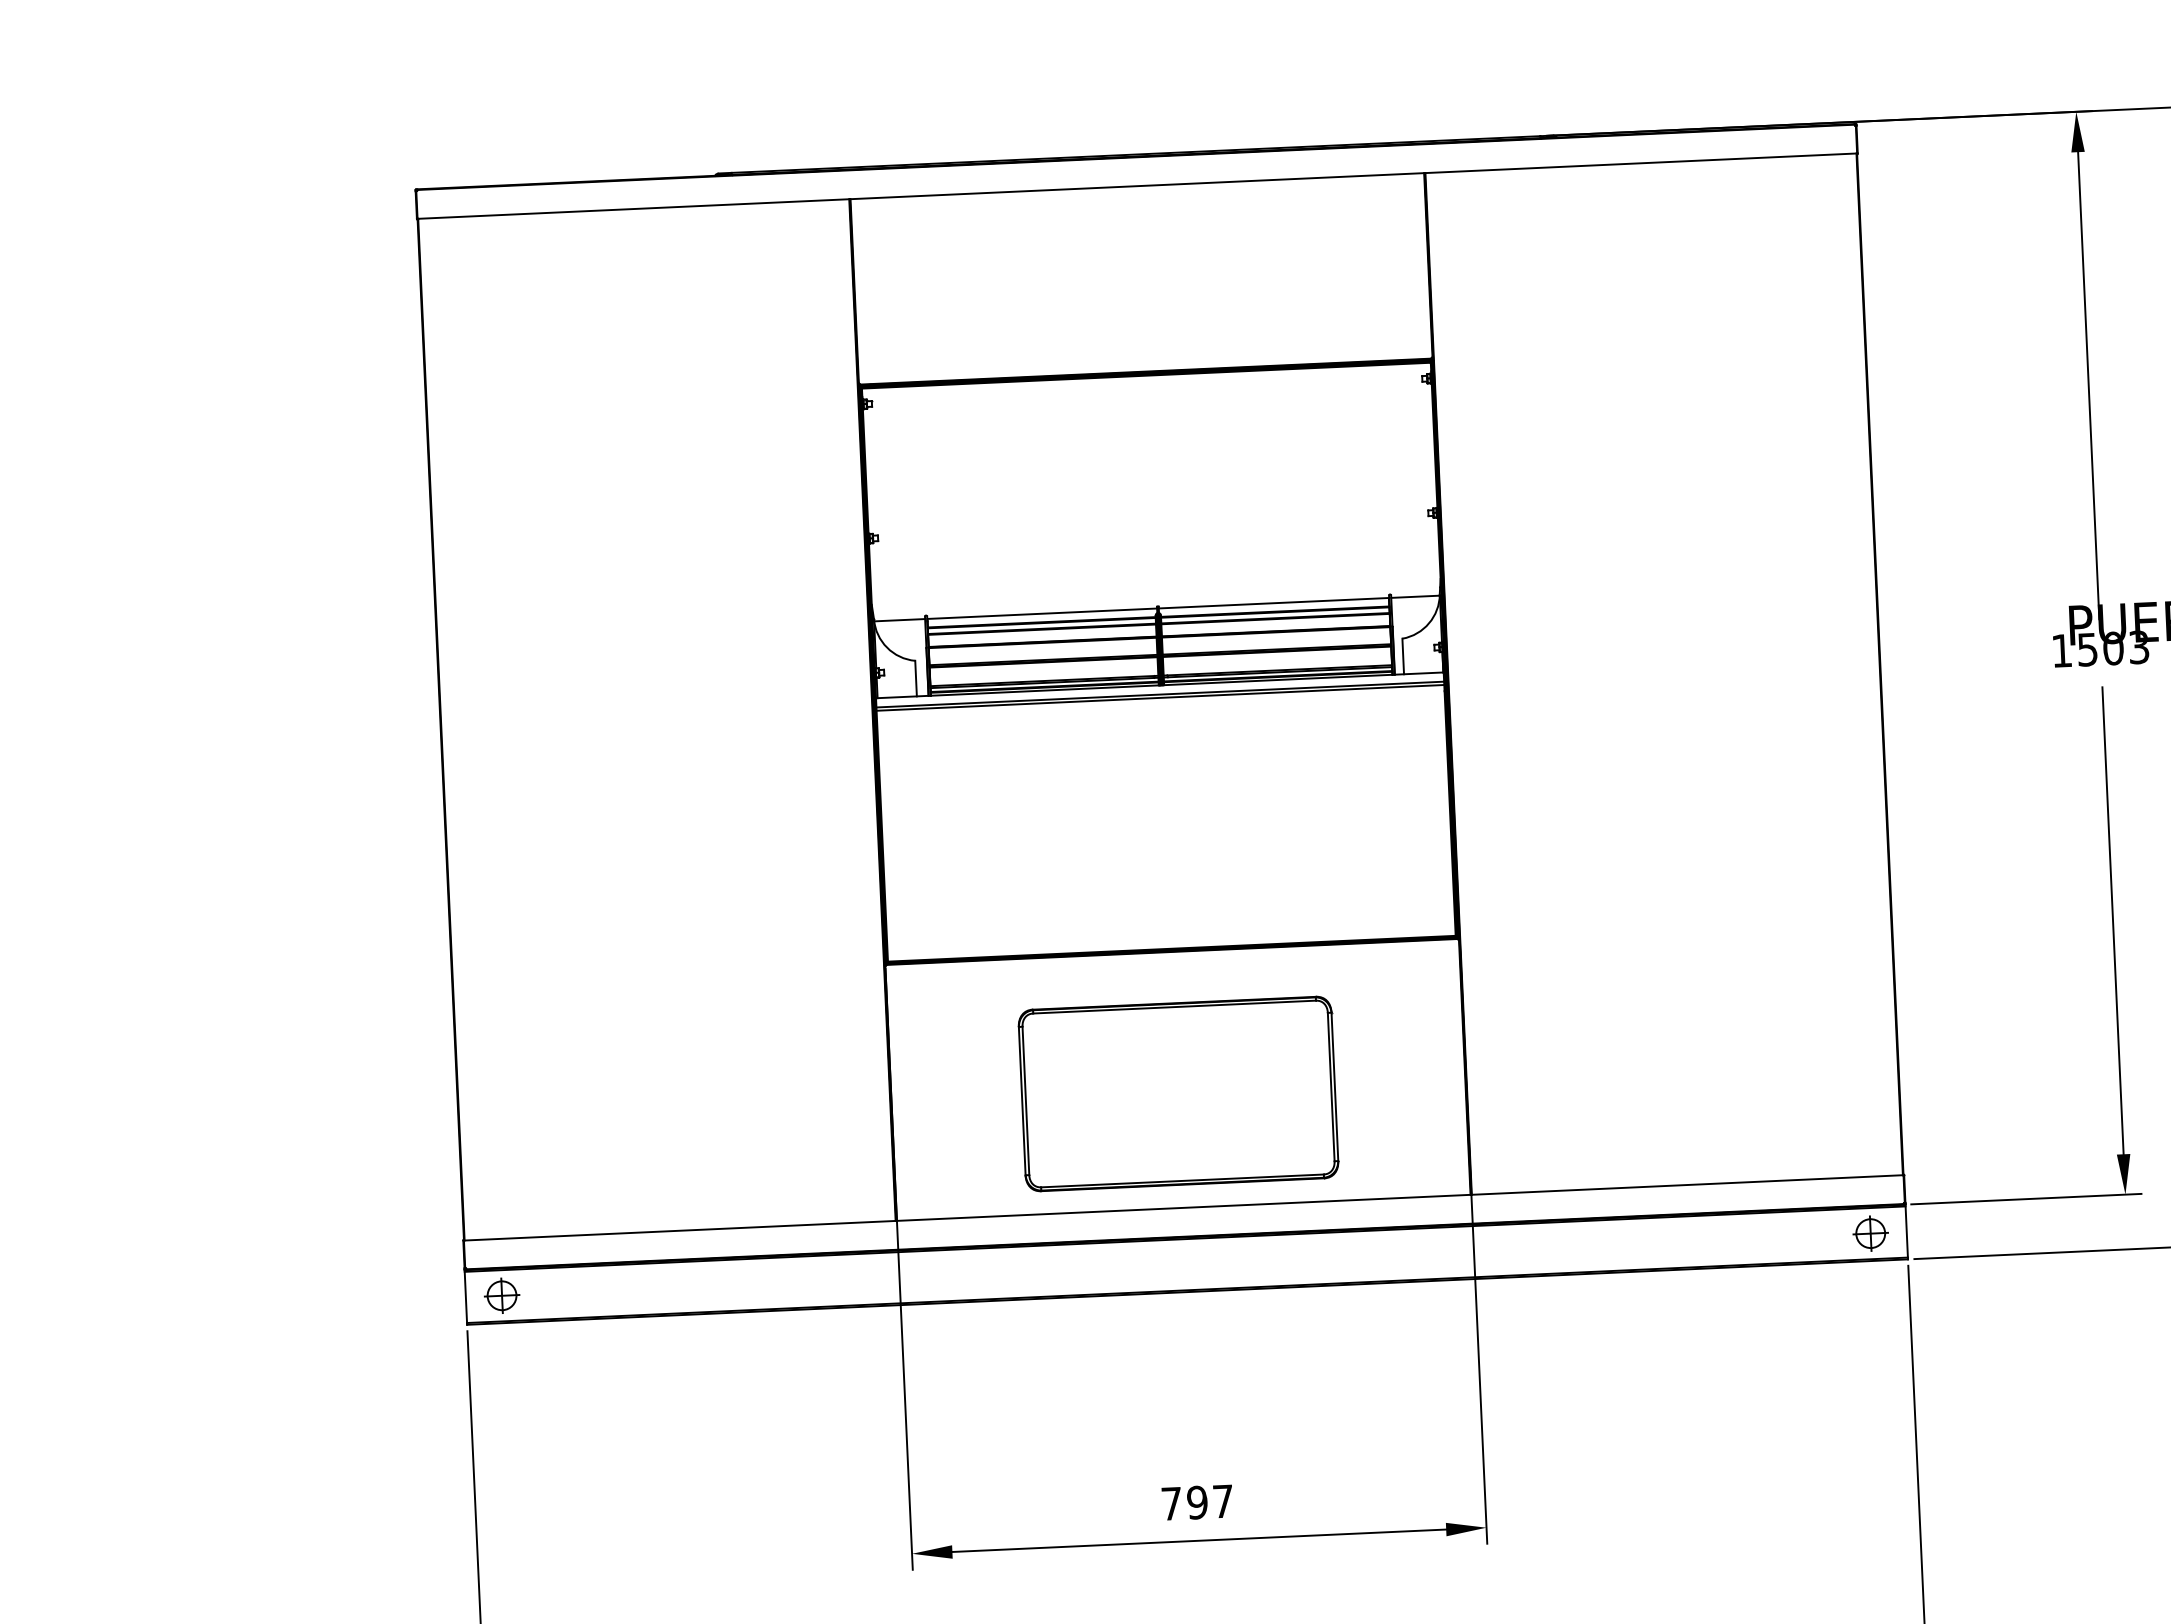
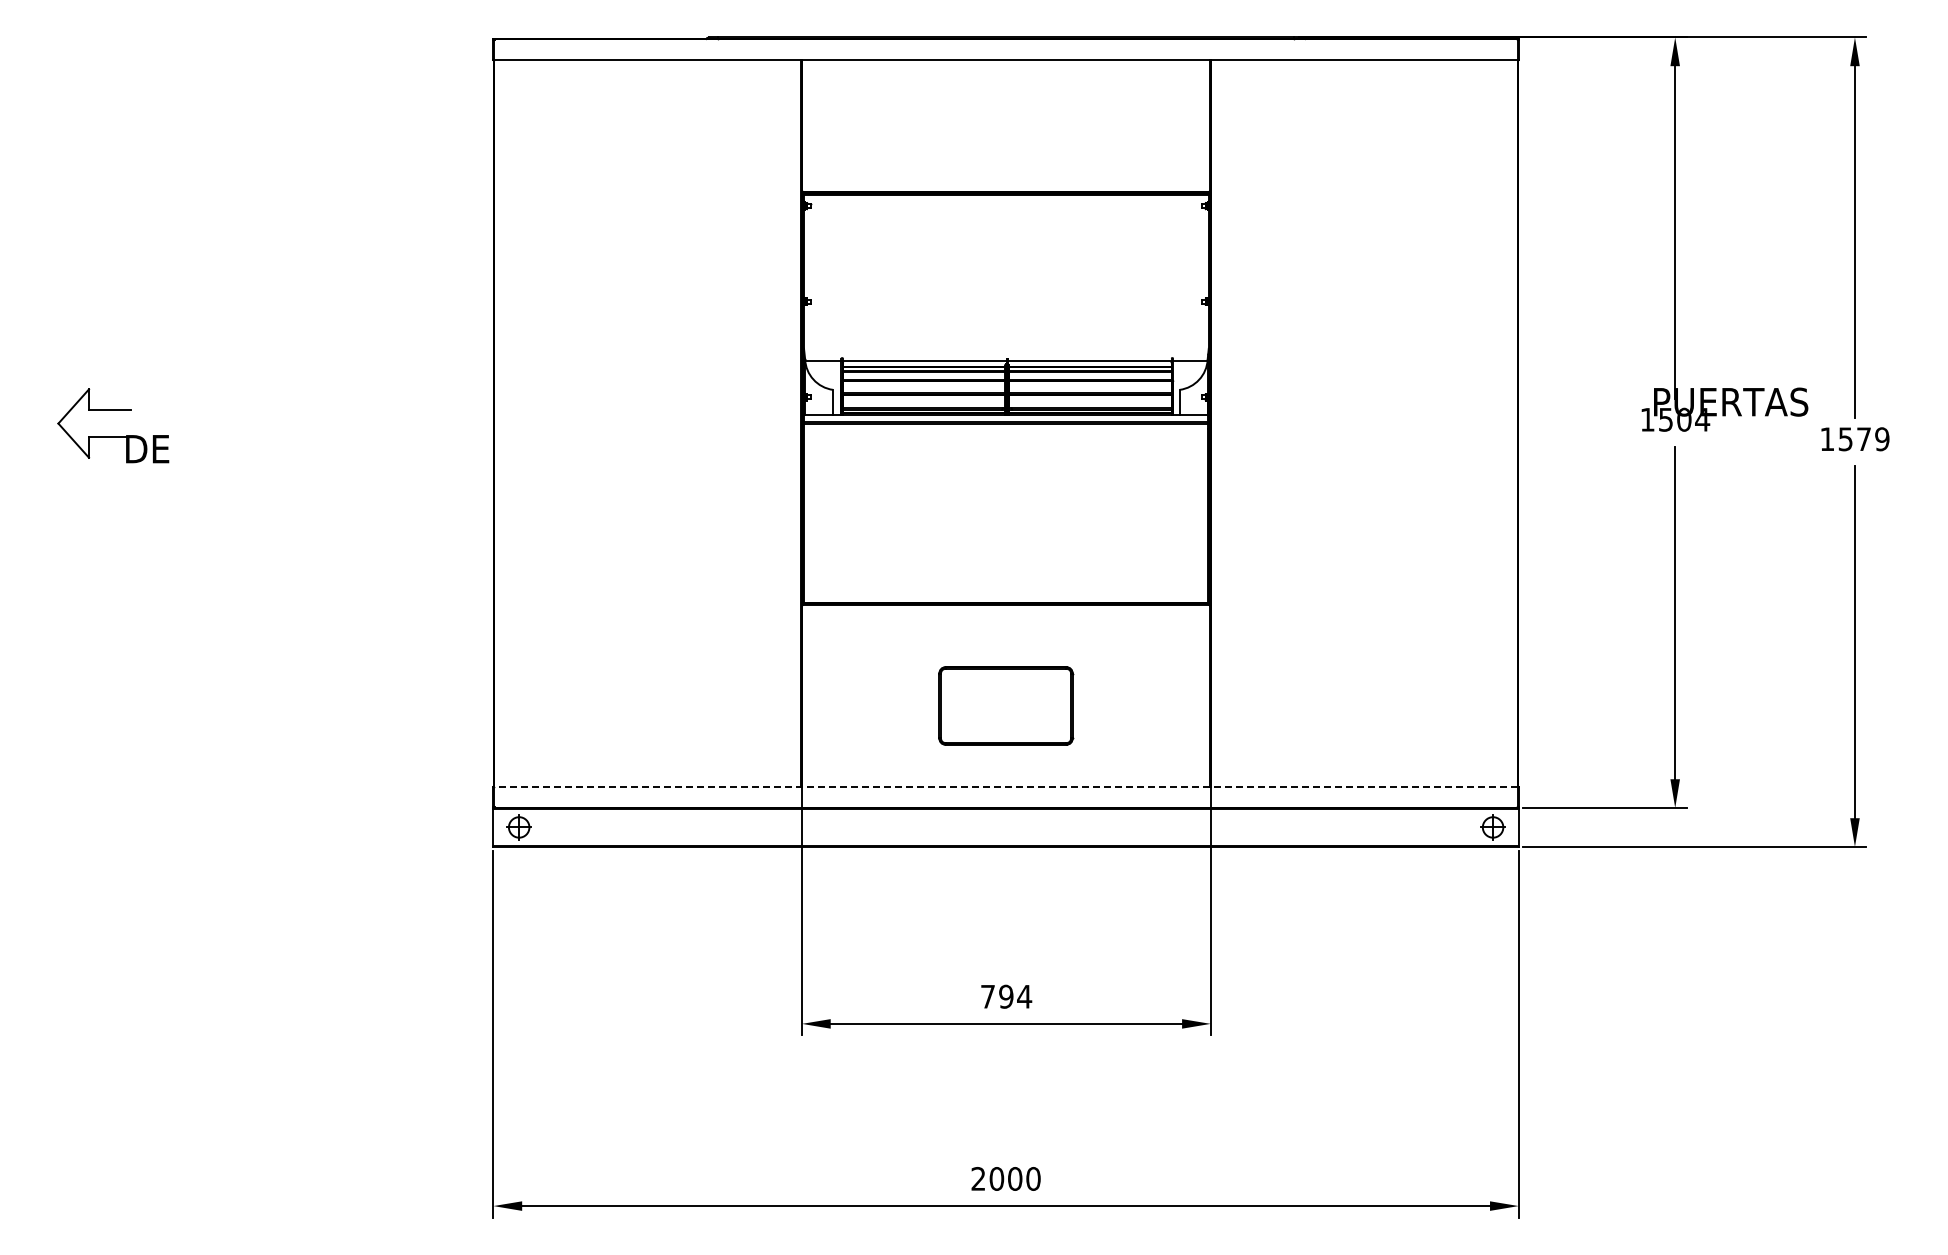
text: (2138, 646) -> (1702, 419), 1503 -> 1504
part: (1177, 1093) -> (1005, 705), size x0.6
line: (1182, 1208) -> (1005, 787), solid -> dashed
text: (1222, 1501) -> (1024, 996), 797 -> 794

